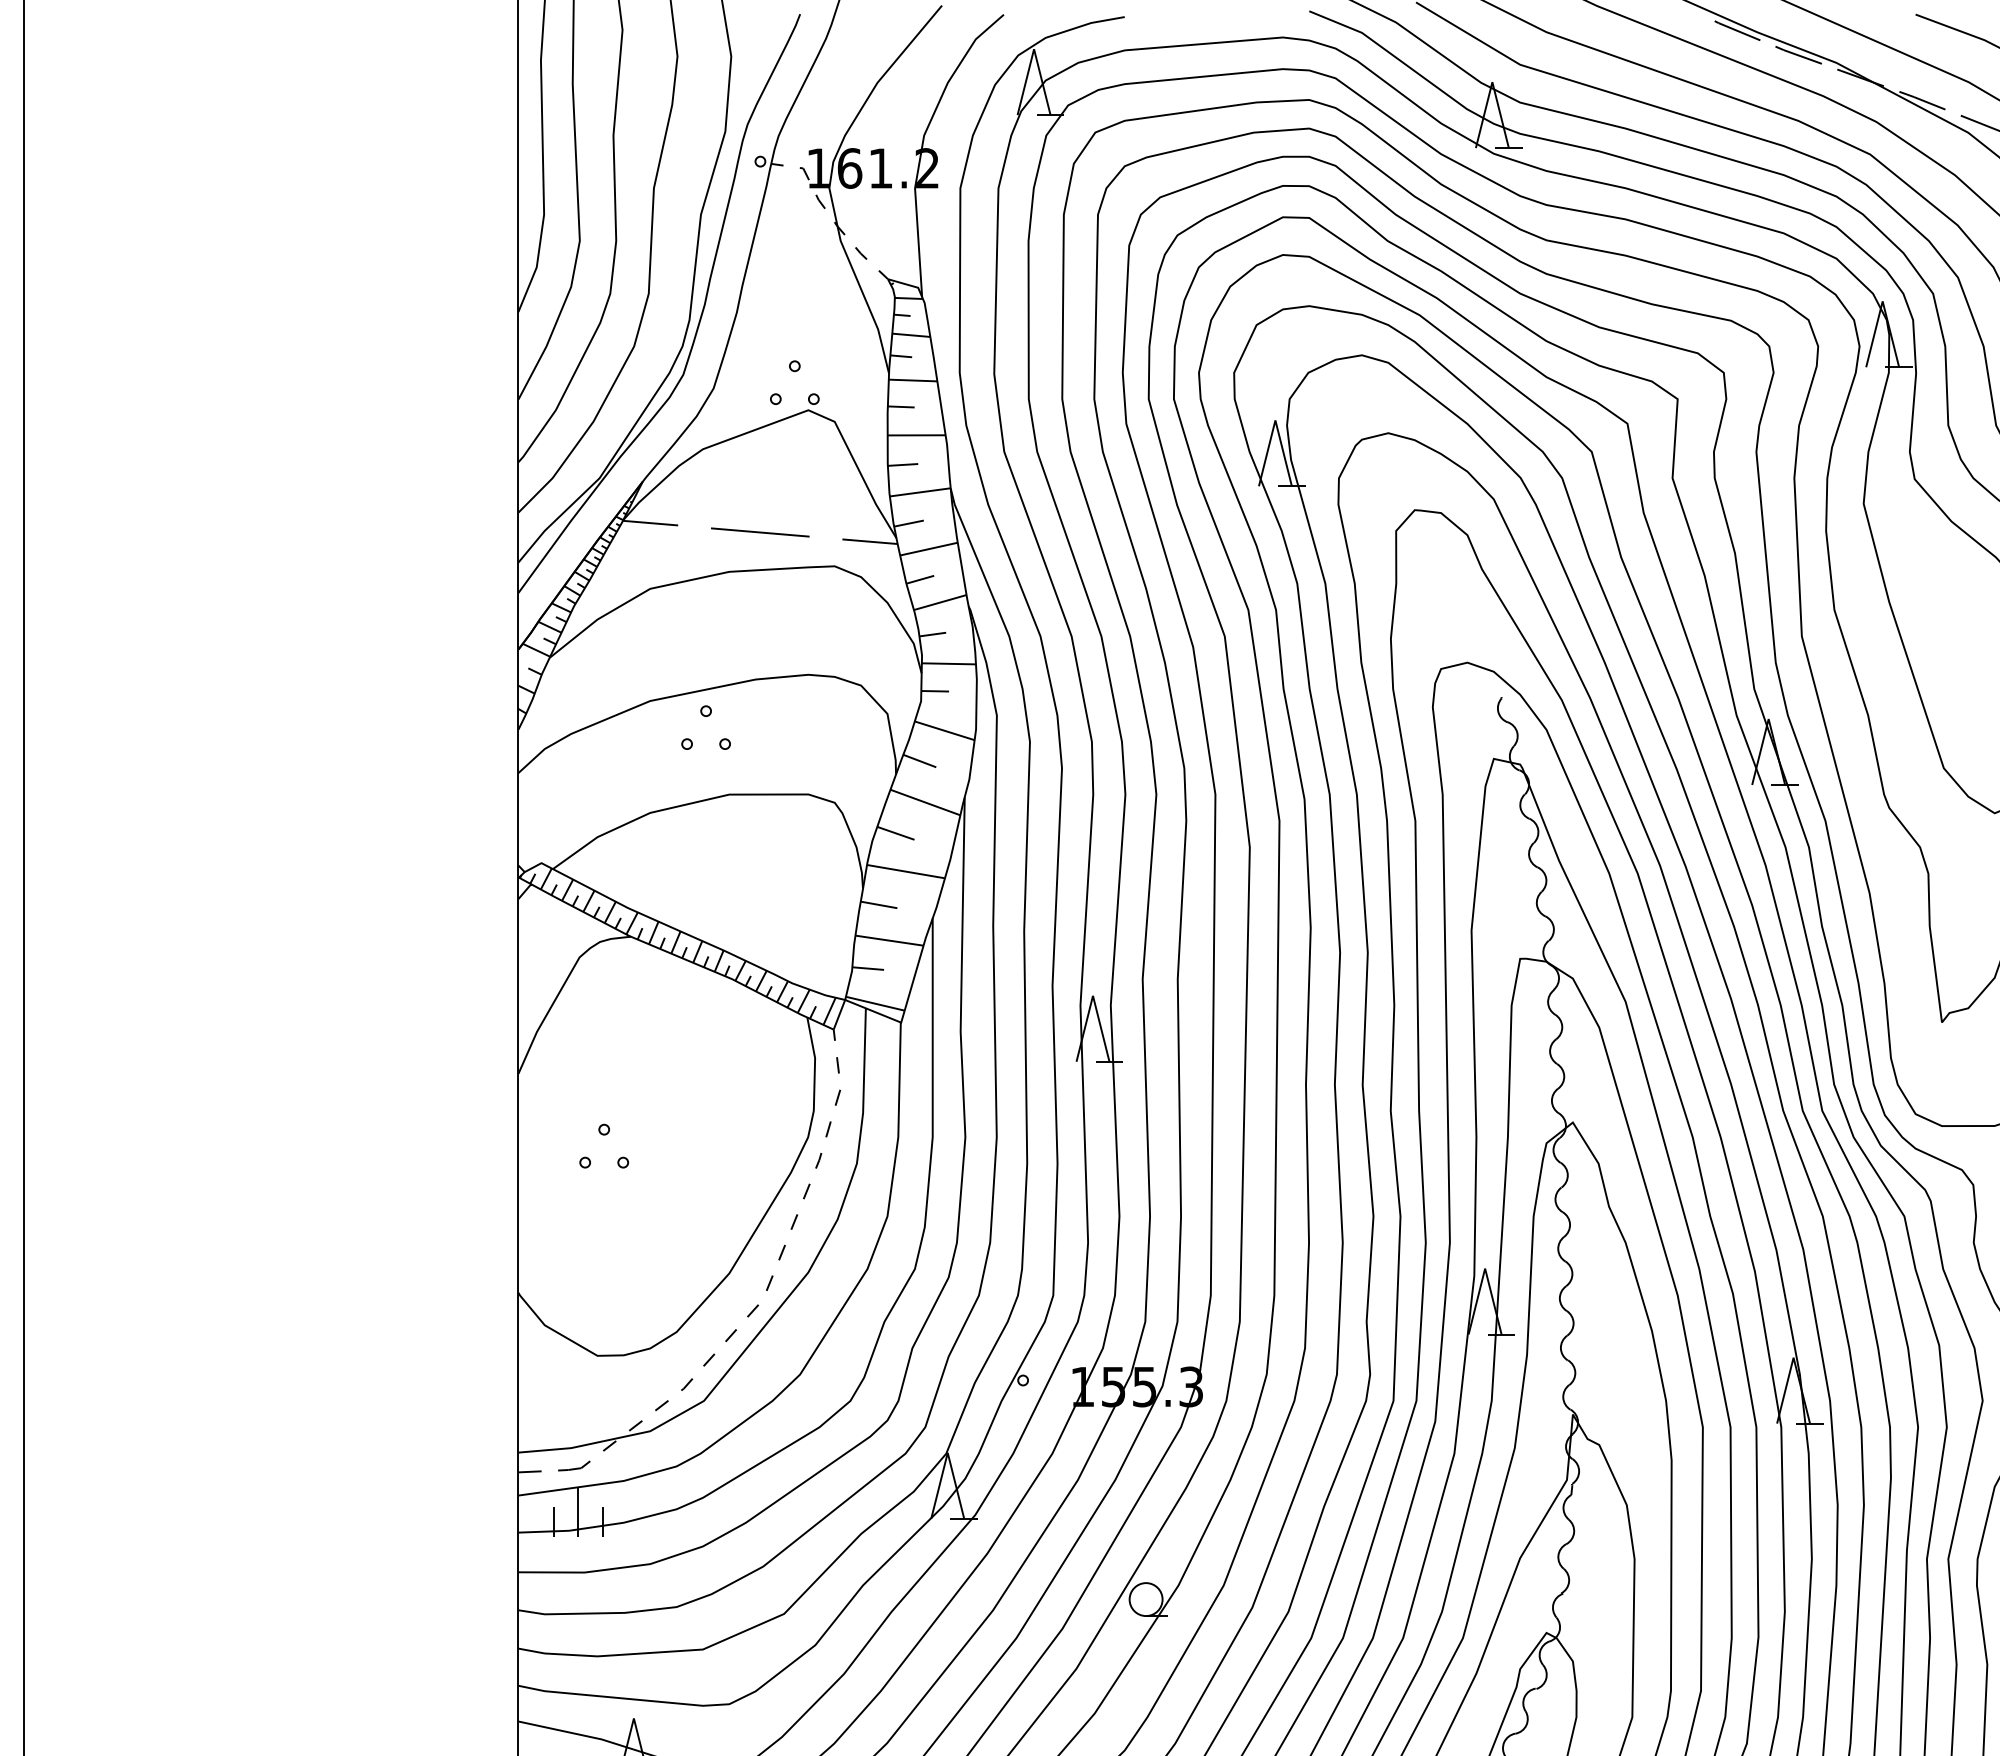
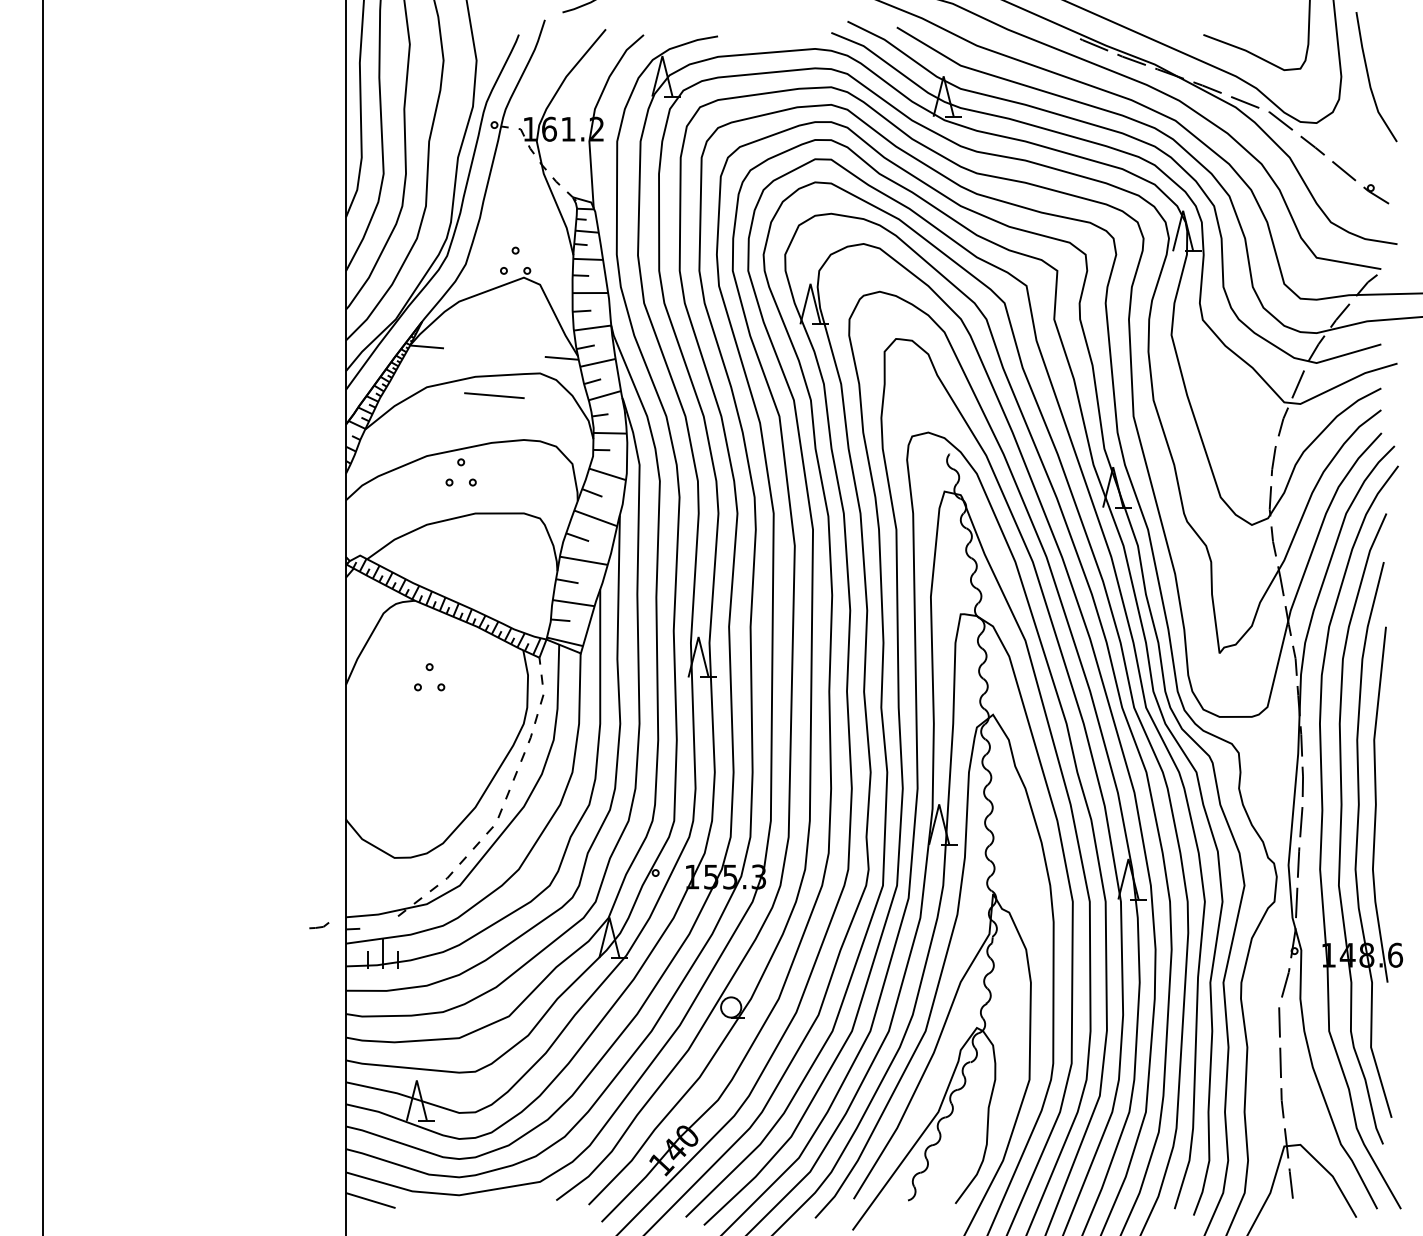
line: (760, 532) -> (494, 395), moved
part: (603, 1146) -> (429, 677), moved
part: (574, 1465) -> (319, 925), moved

